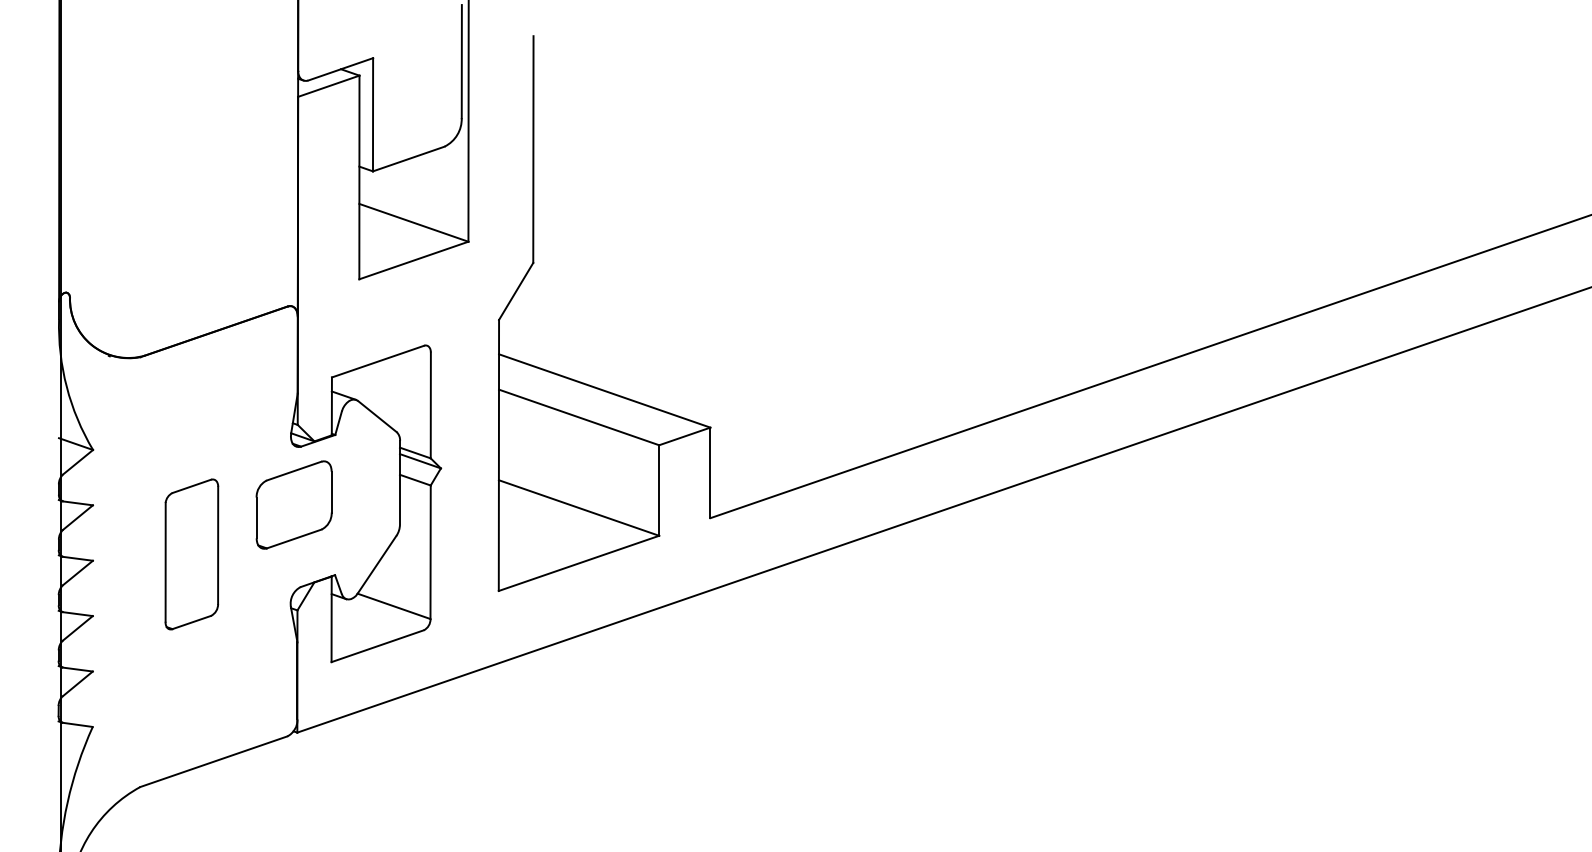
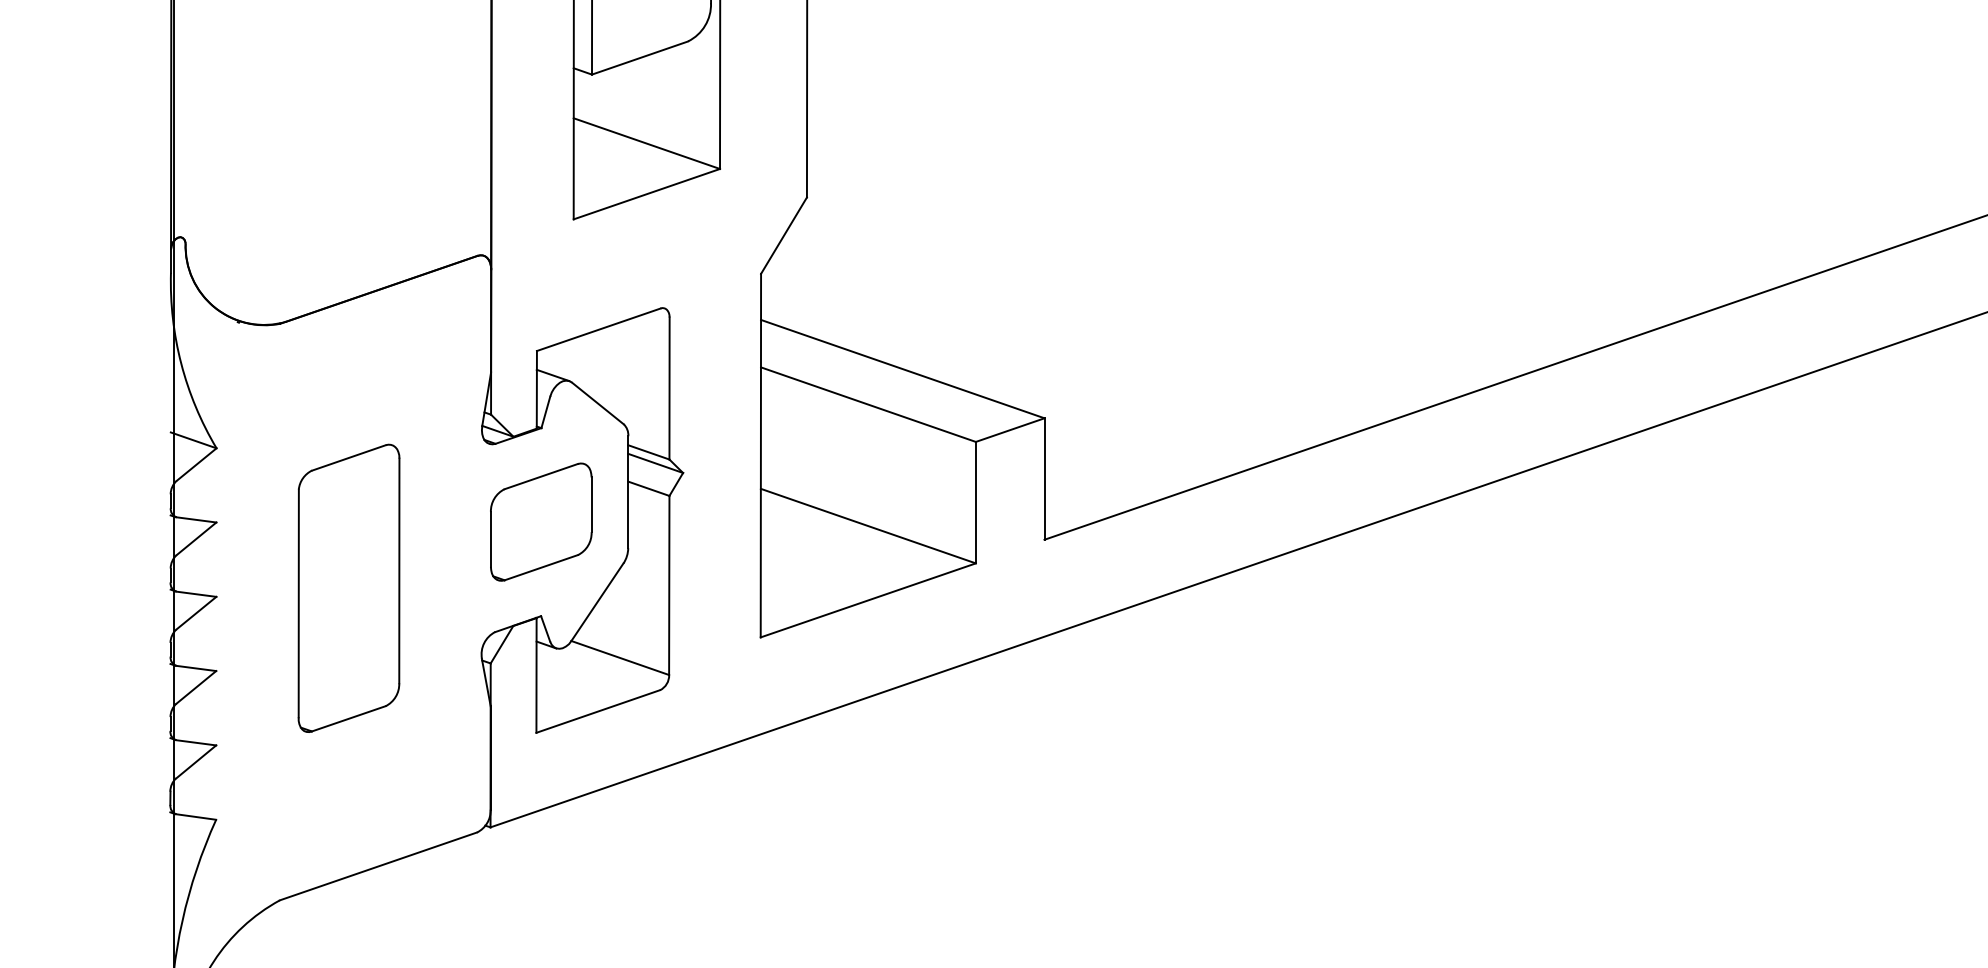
part: (293, 504) -> (540, 521), moved
part: (191, 554) -> (348, 588), size x1.43

